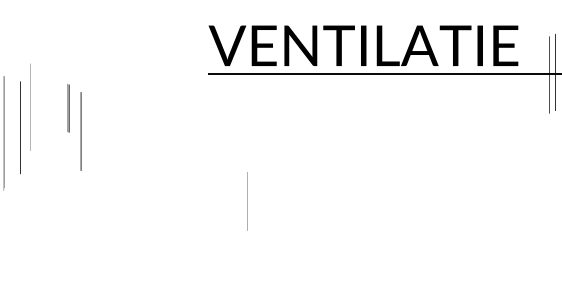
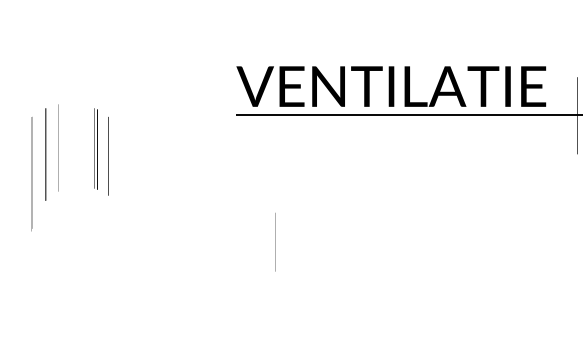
part: (67, 107) -> (95, 148), size x1.67
line: (19, 127) -> (45, 154), moved
line: (80, 131) -> (108, 156), moved

